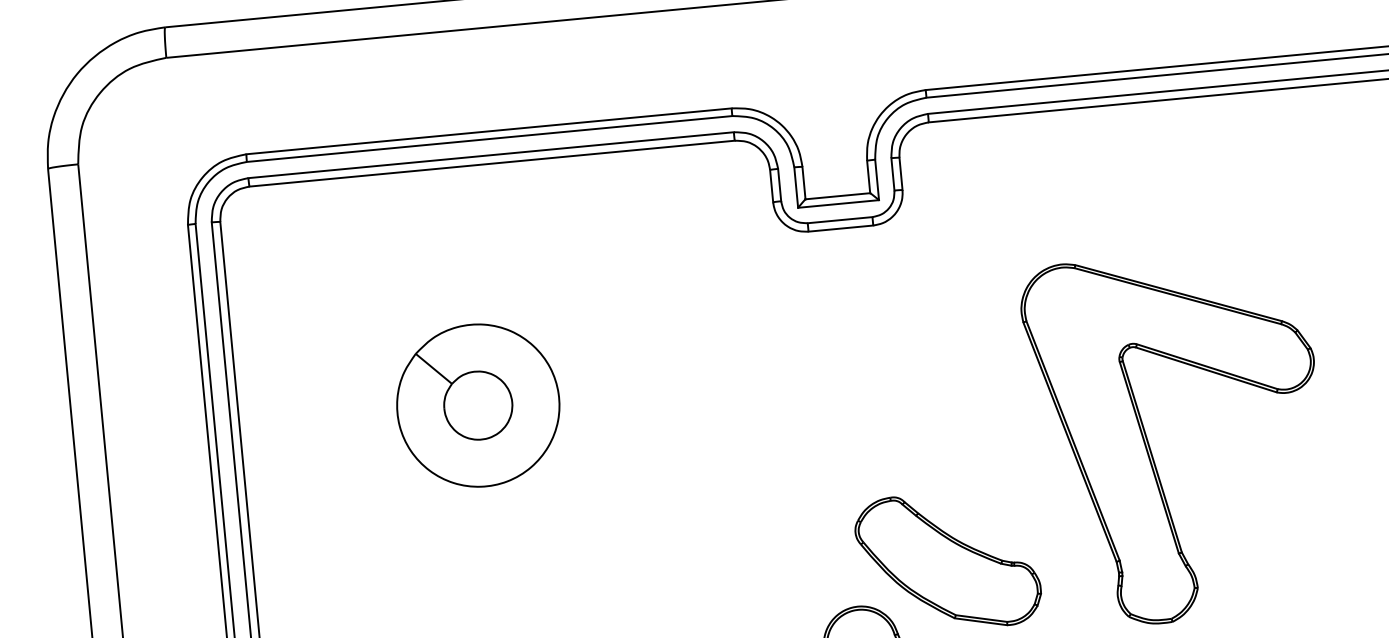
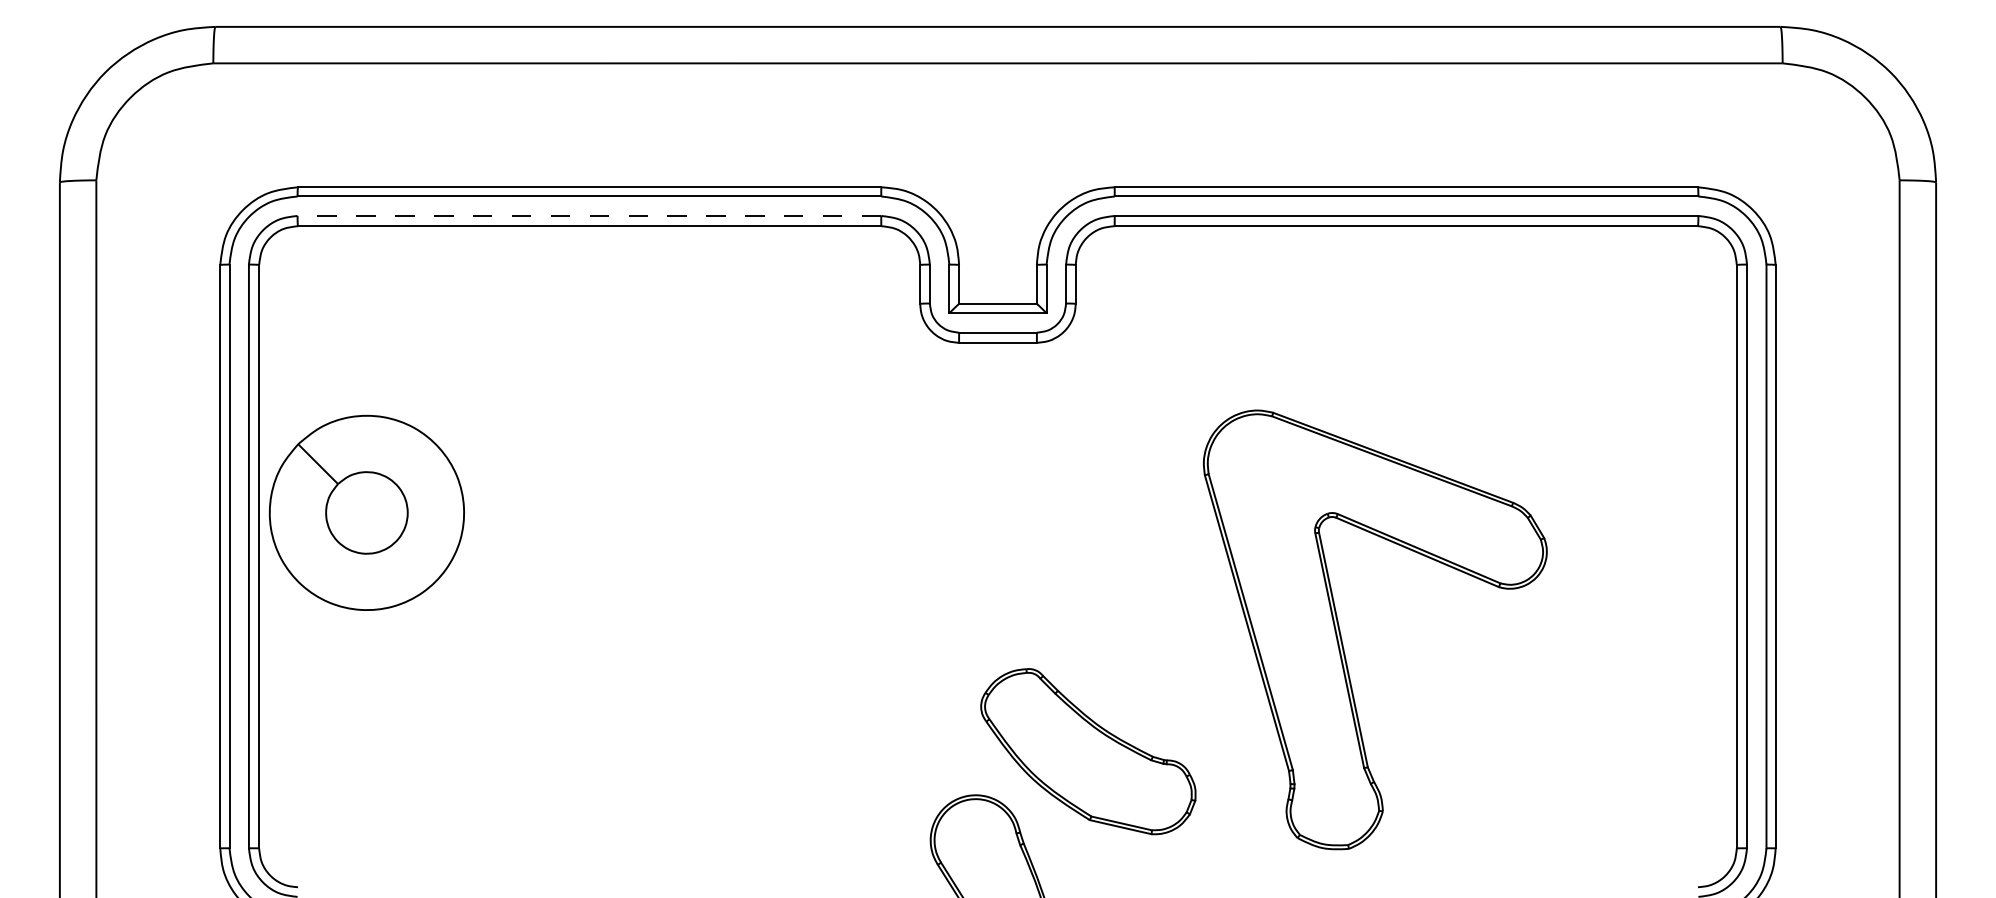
line: (491, 154) -> (589, 215), solid -> dashed
part: (477, 405) -> (366, 512), moved

